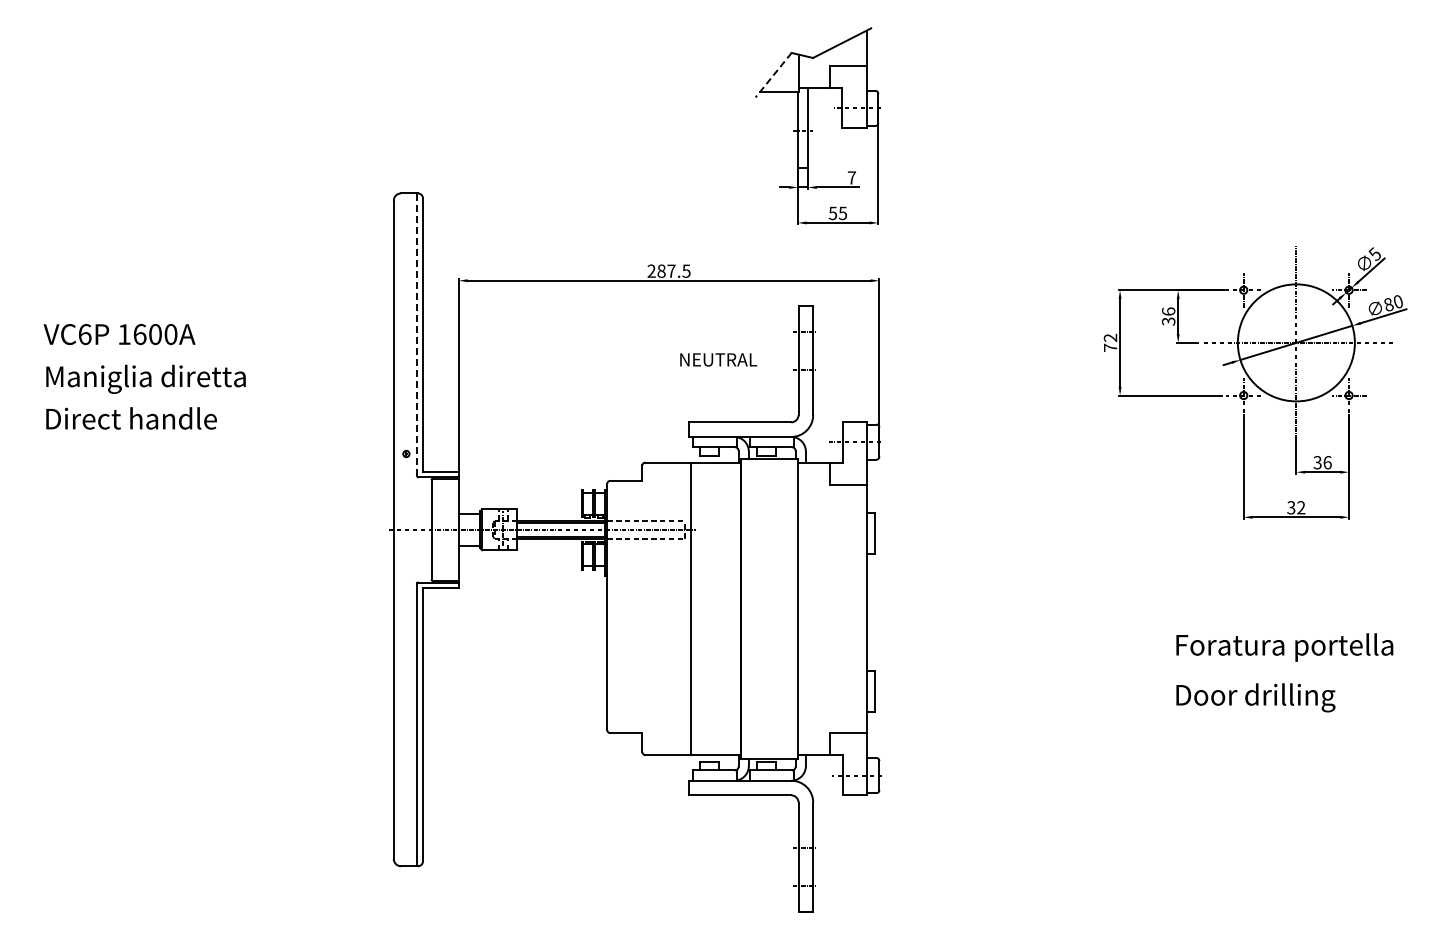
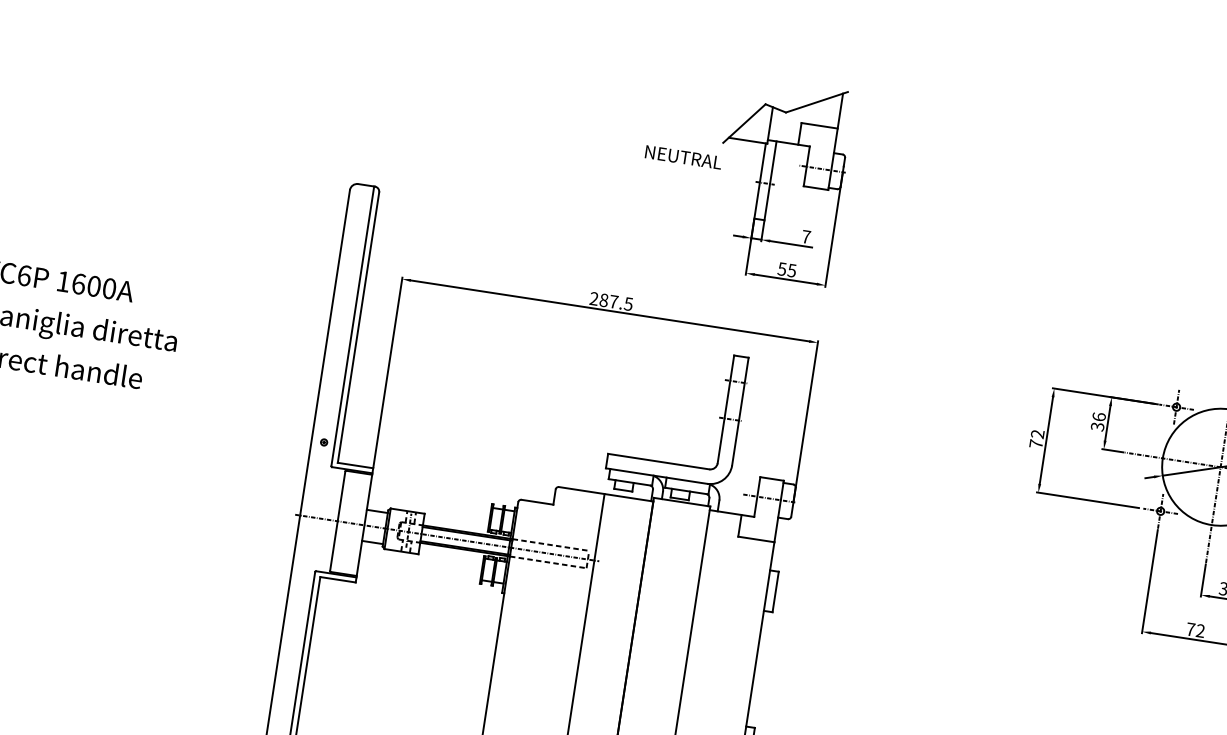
line: (773, 75) -> (744, 123), dashed -> solid
line: (417, 334) -> (353, 326), dashed -> solid
text: (718, 359) -> (683, 157), moved
text: (1291, 507) -> (1190, 629), 32 -> 72

